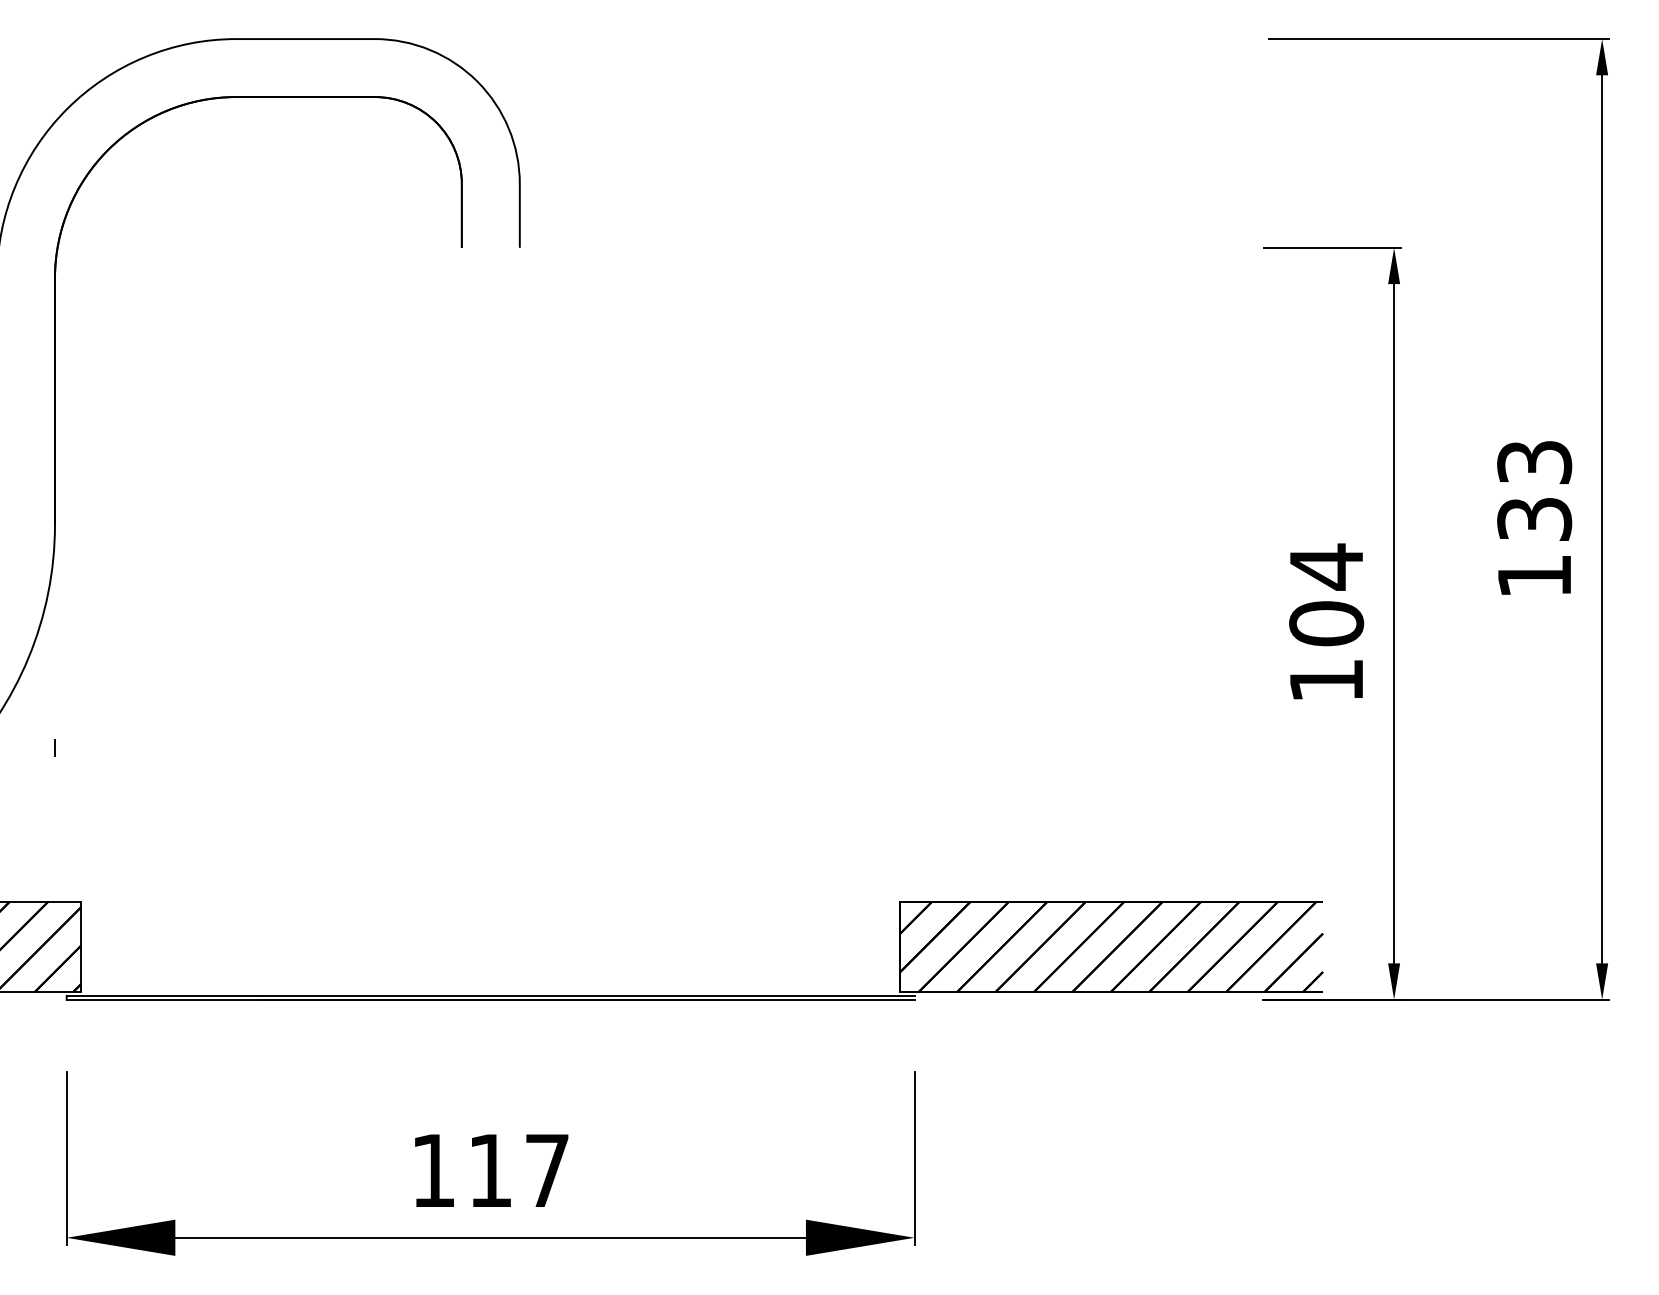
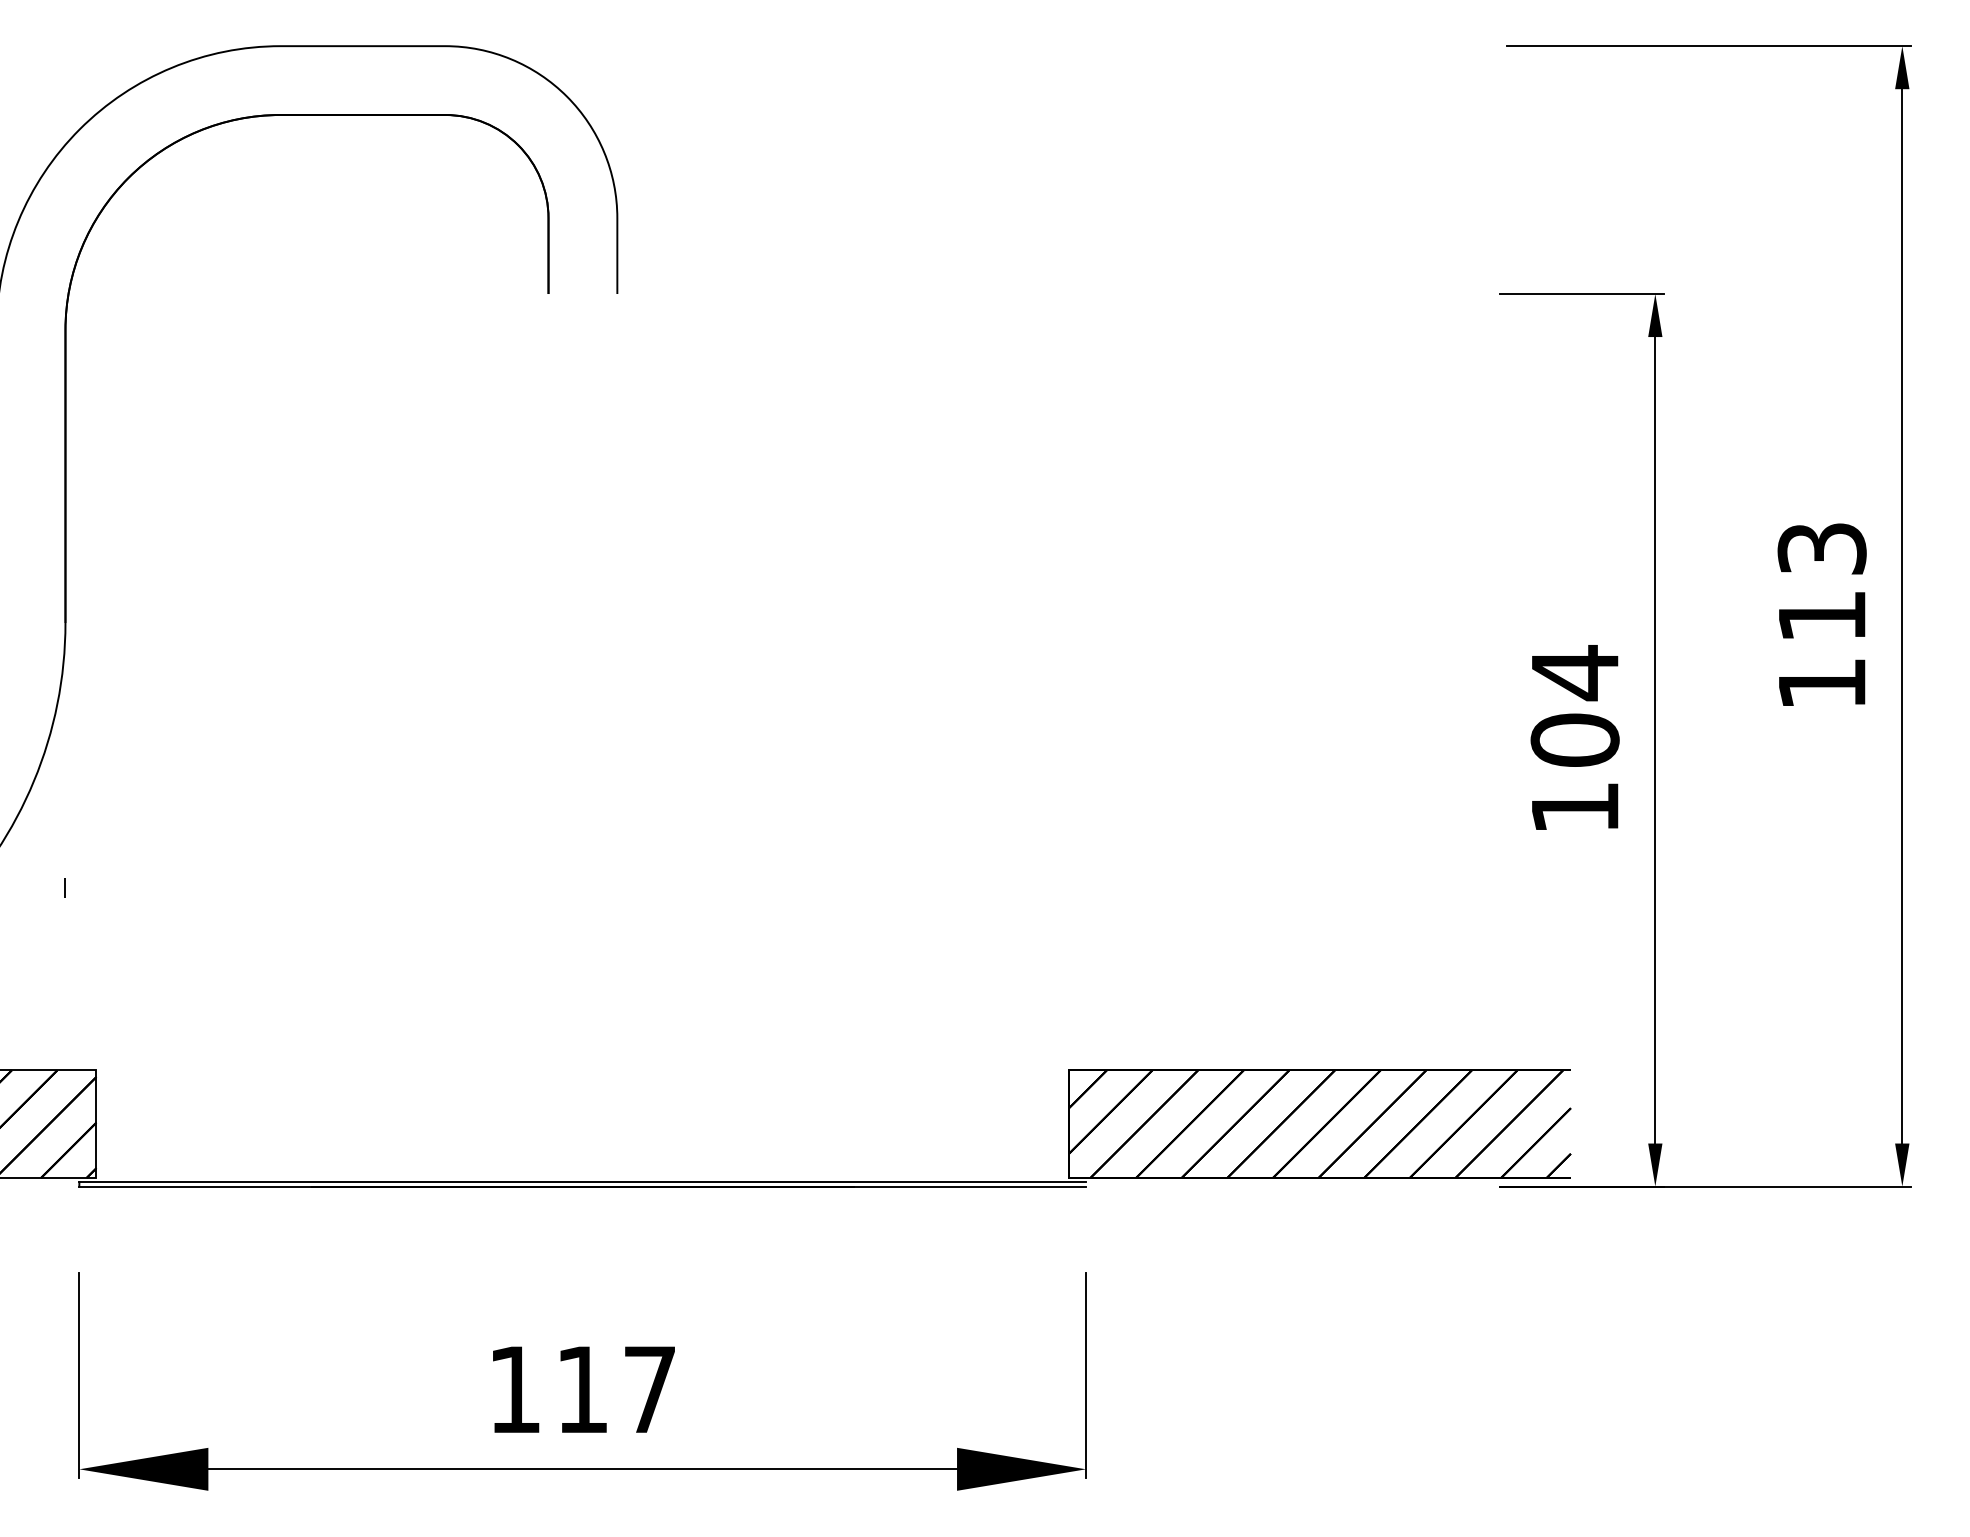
text: (1534, 519) -> (1821, 616), 133 -> 113

